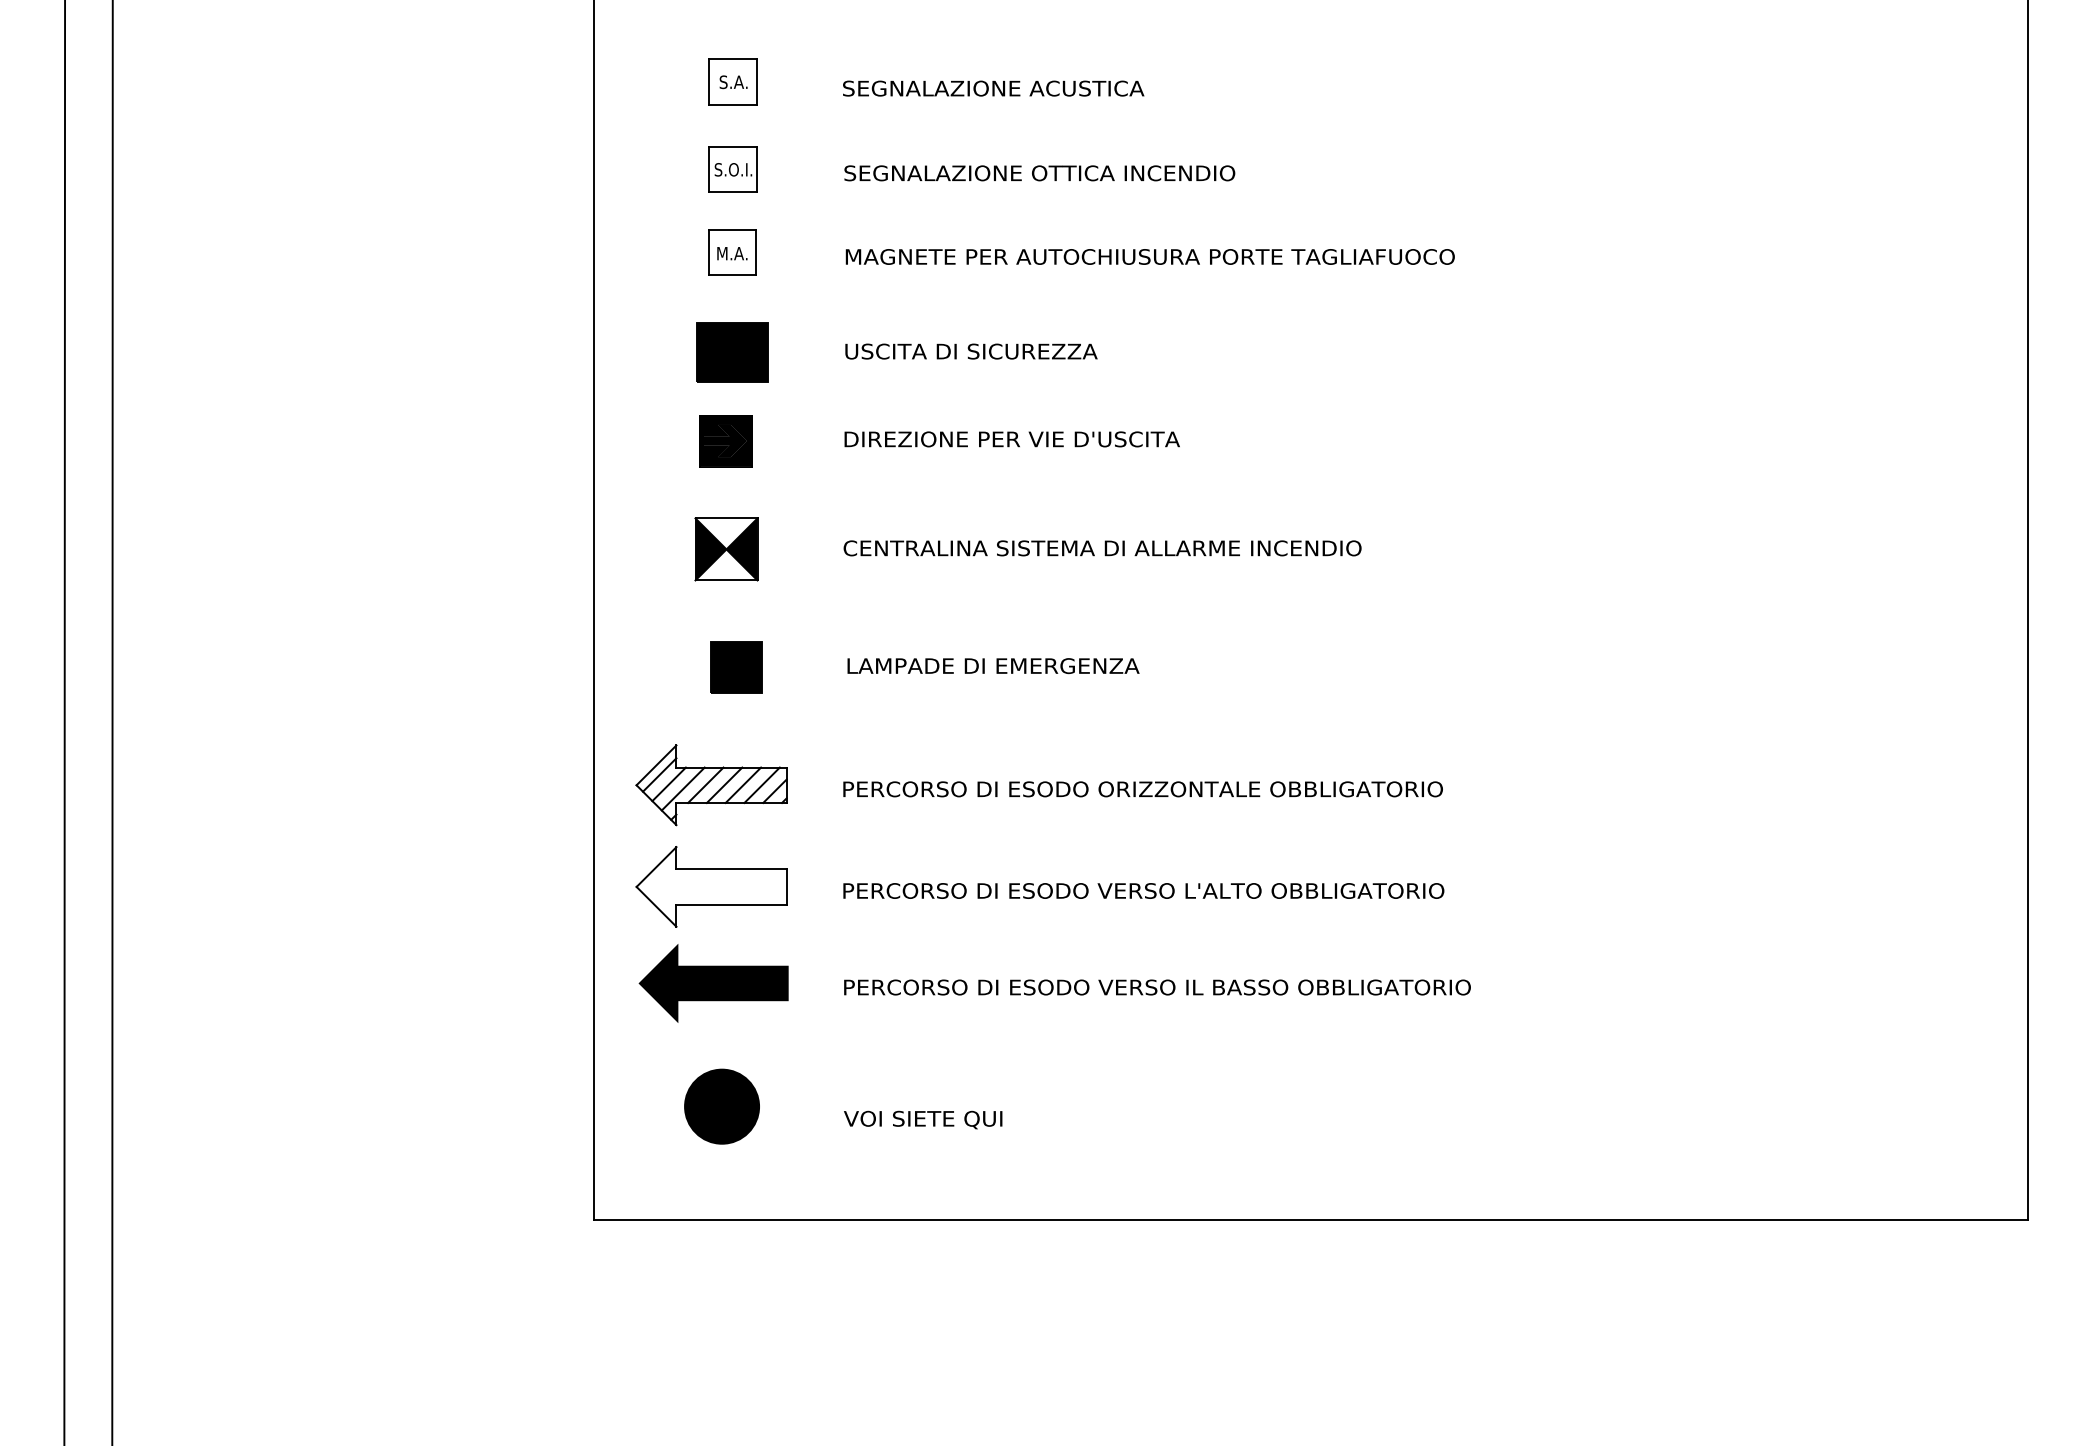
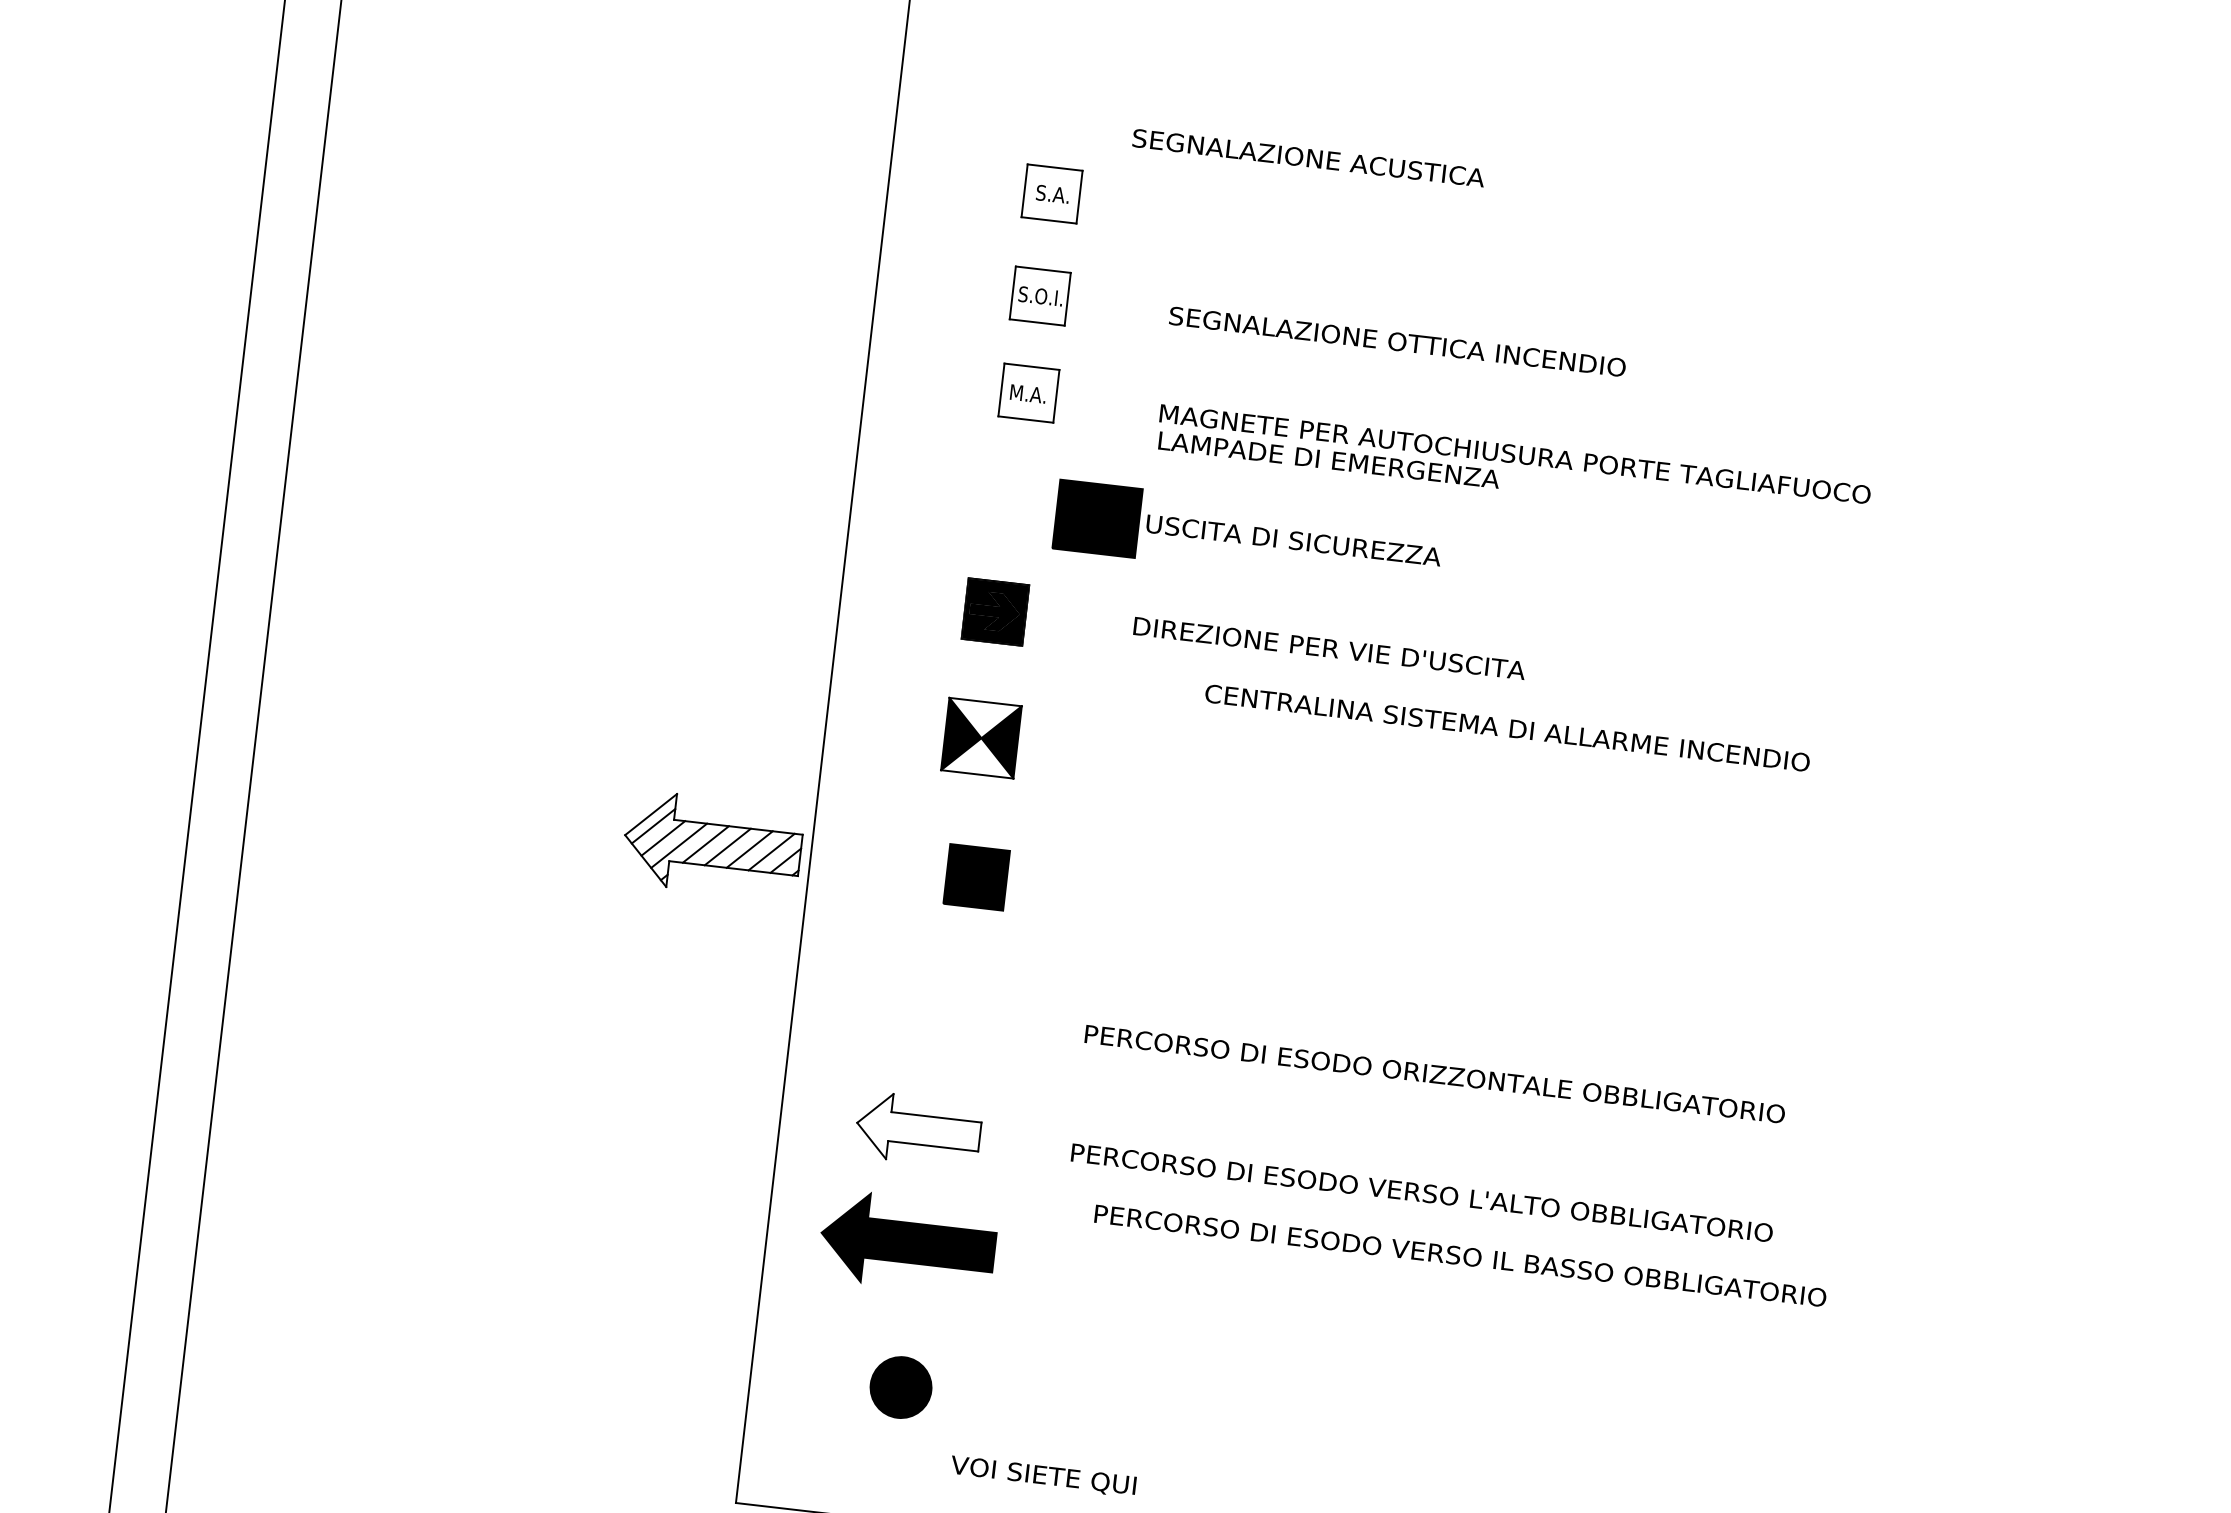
text: (993, 88) -> (1308, 157), moved
part: (732, 352) -> (1097, 518), moved
text: (1102, 548) -> (1507, 728), moved
text: (993, 666) -> (1329, 460), moved
part: (711, 785) -> (712, 845), moved
part: (711, 886) -> (918, 1129), size x0.7
text: (1157, 987) -> (1460, 1255), moved
part: (721, 1106) -> (900, 1387), size x0.7
text: (923, 1119) -> (1043, 1476), moved

